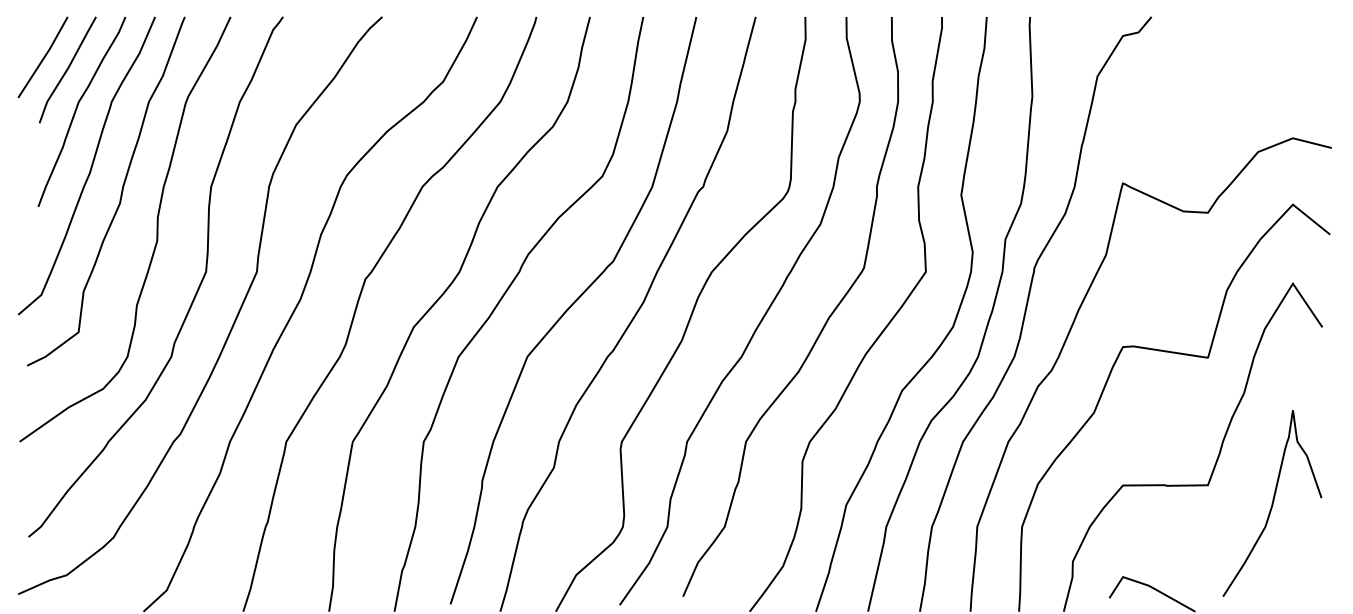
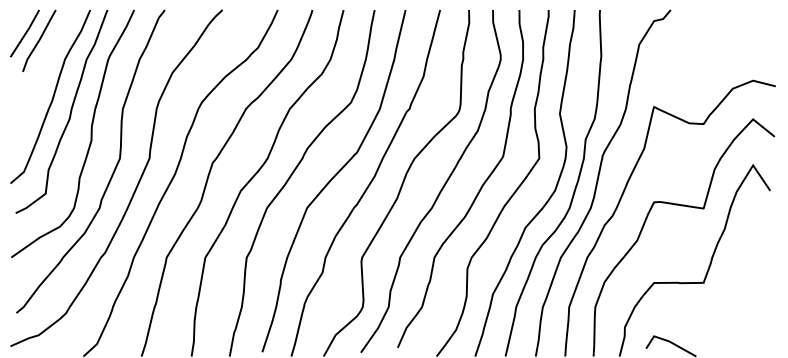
curve: (78, 108) -> (45, 63), removed
curve: (1272, 503) -> (741, 293), removed

